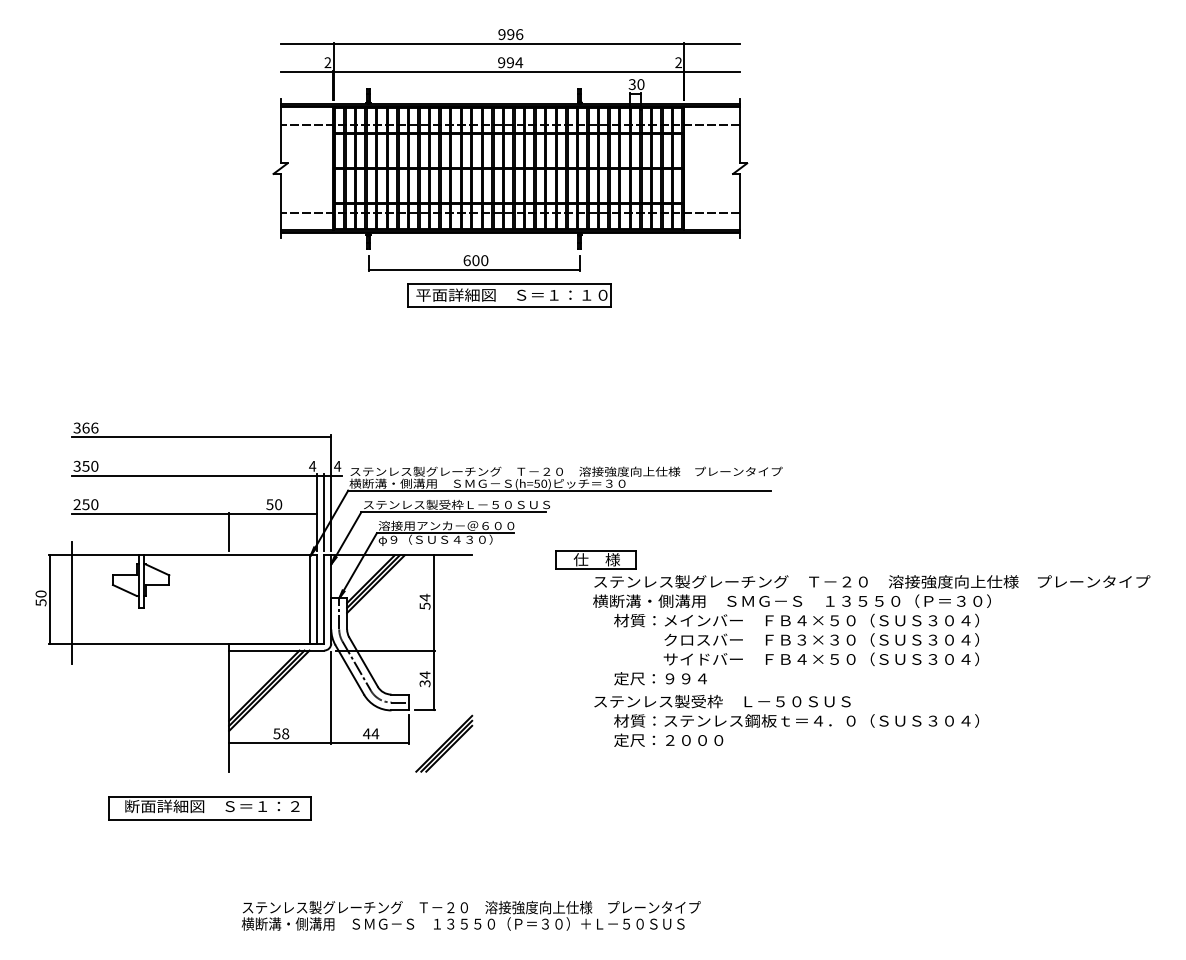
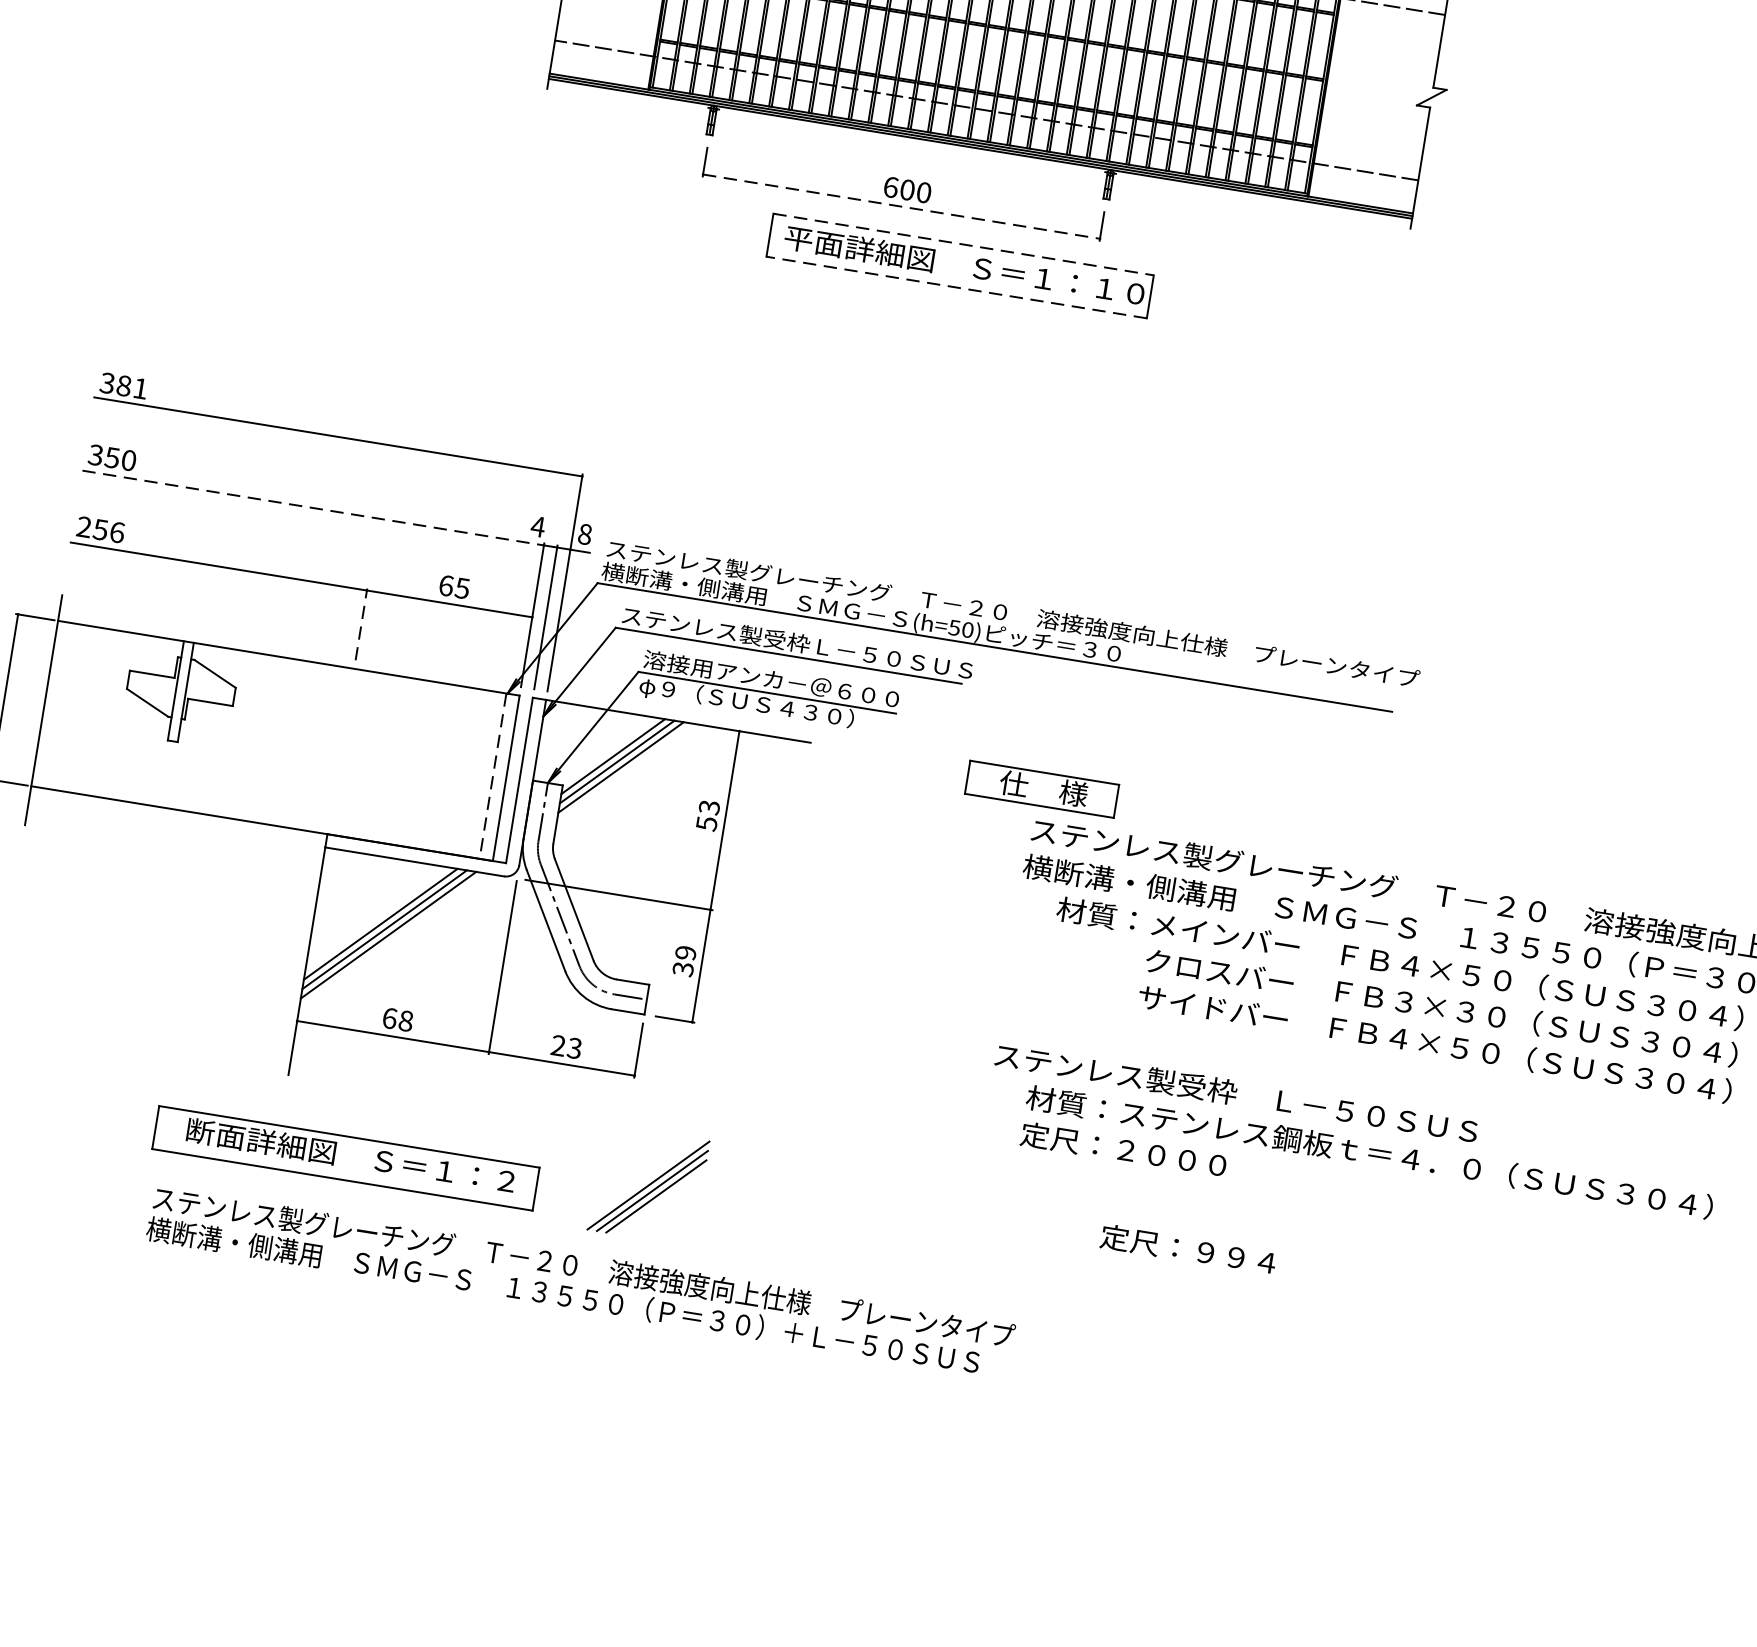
line: (474, 269) -> (902, 206), solid -> dashed
line: (510, 284) -> (965, 245), solid -> dashed
line: (509, 307) -> (956, 288), solid -> dashed
text: (90, 427) -> (132, 386), 366 -> 381
text: (337, 465) -> (585, 532), 4 -> 8
line: (194, 475) -> (313, 508), solid -> dashed
text: (94, 504) -> (116, 532), 250 -> 256
text: (274, 504) -> (454, 586), 50 -> 65
line: (229, 531) -> (362, 623), solid -> dashed
text: (424, 597) -> (708, 807), 54 -> 53
line: (310, 600) -> (493, 778), solid -> dashed
text: (424, 674) -> (684, 951), 34 -> 39
text: (660, 678) -> (1188, 1249), moved
text: (276, 733) -> (388, 1017), 58 -> 68
text: (370, 733) -> (565, 1046), 44 -> 23
part: (444, 743) -> (649, 1185), moved
part: (209, 808) -> (344, 1158), moved
text: (470, 915) -> (579, 1281), moved

